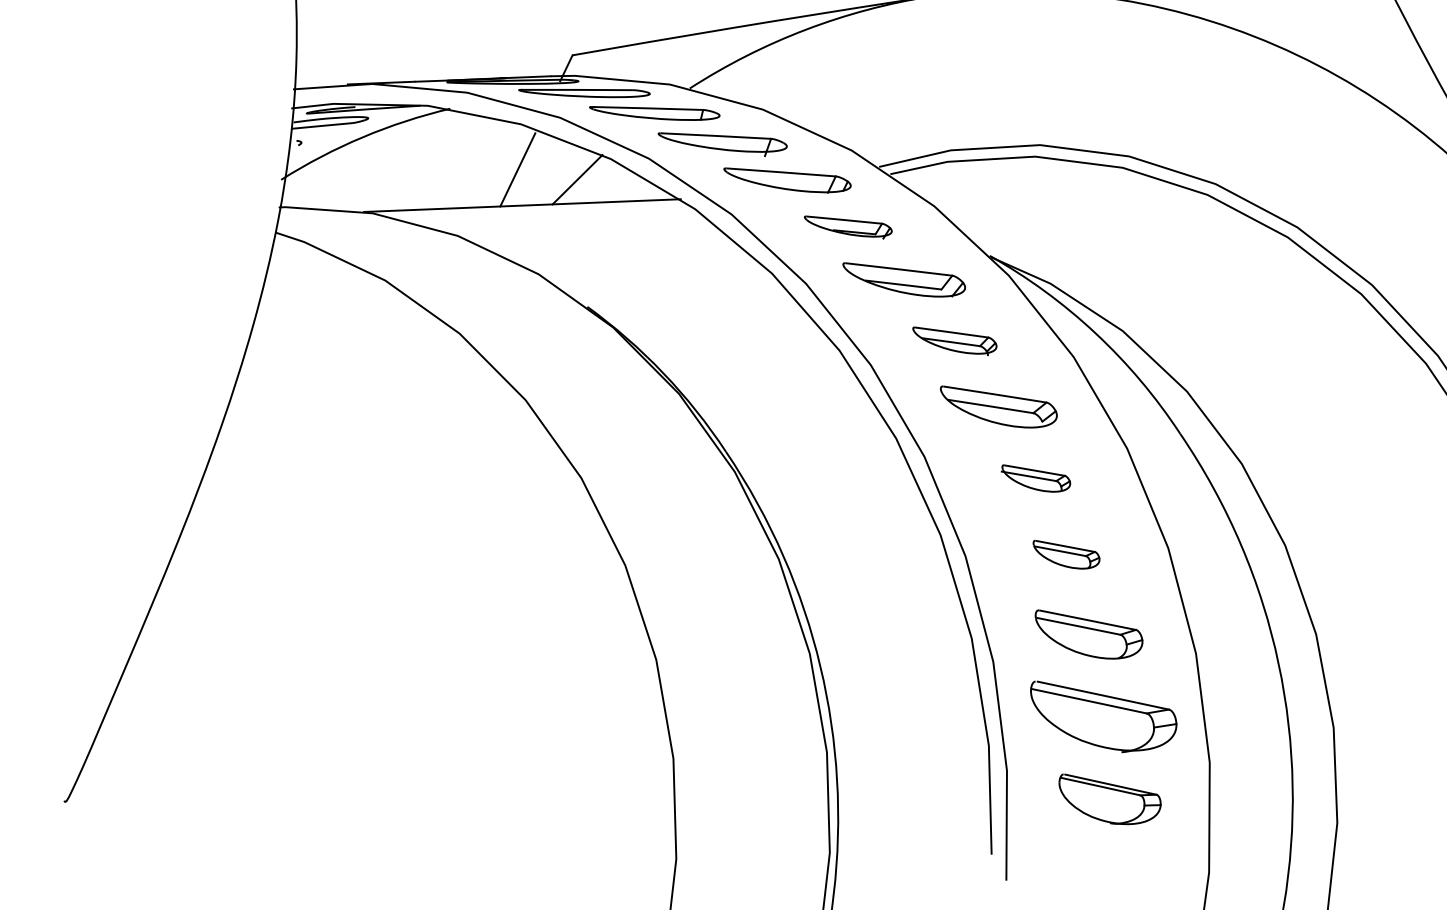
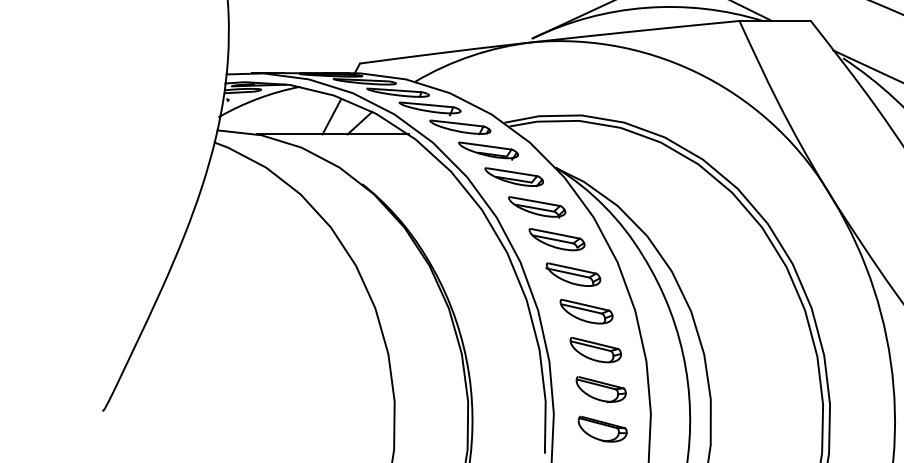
part: (848, 226) -> (488, 150), size x1.43
part: (955, 341) -> (537, 207), size x1.43
part: (1036, 478) -> (573, 274), size x1.67
part: (1066, 554) -> (586, 311), size x1.67
part: (1102, 715) -> (600, 389), size x0.71

